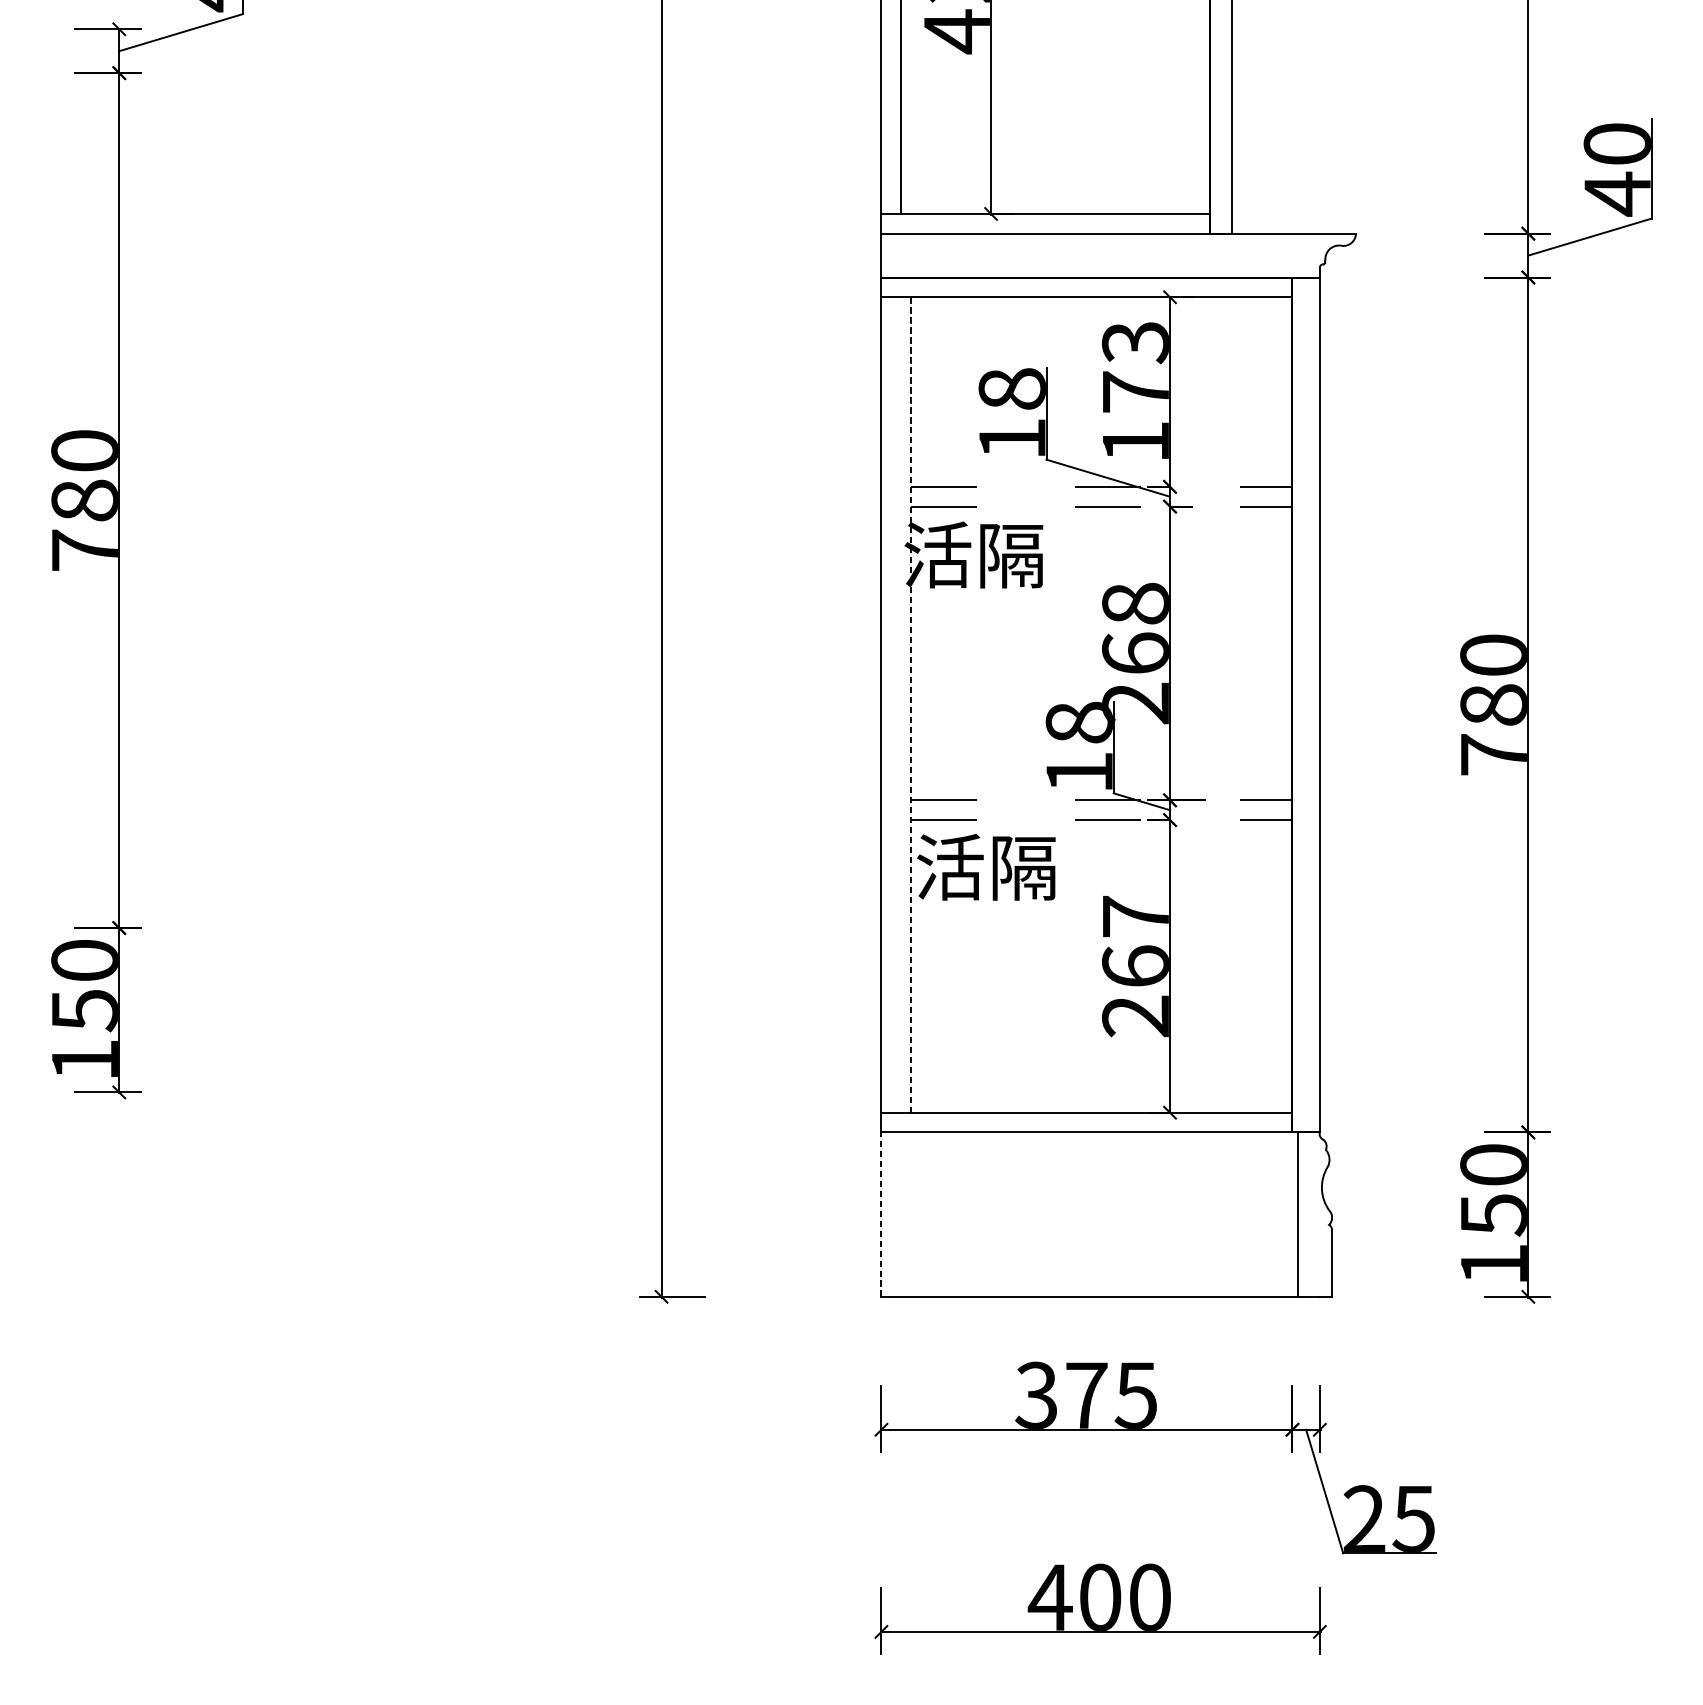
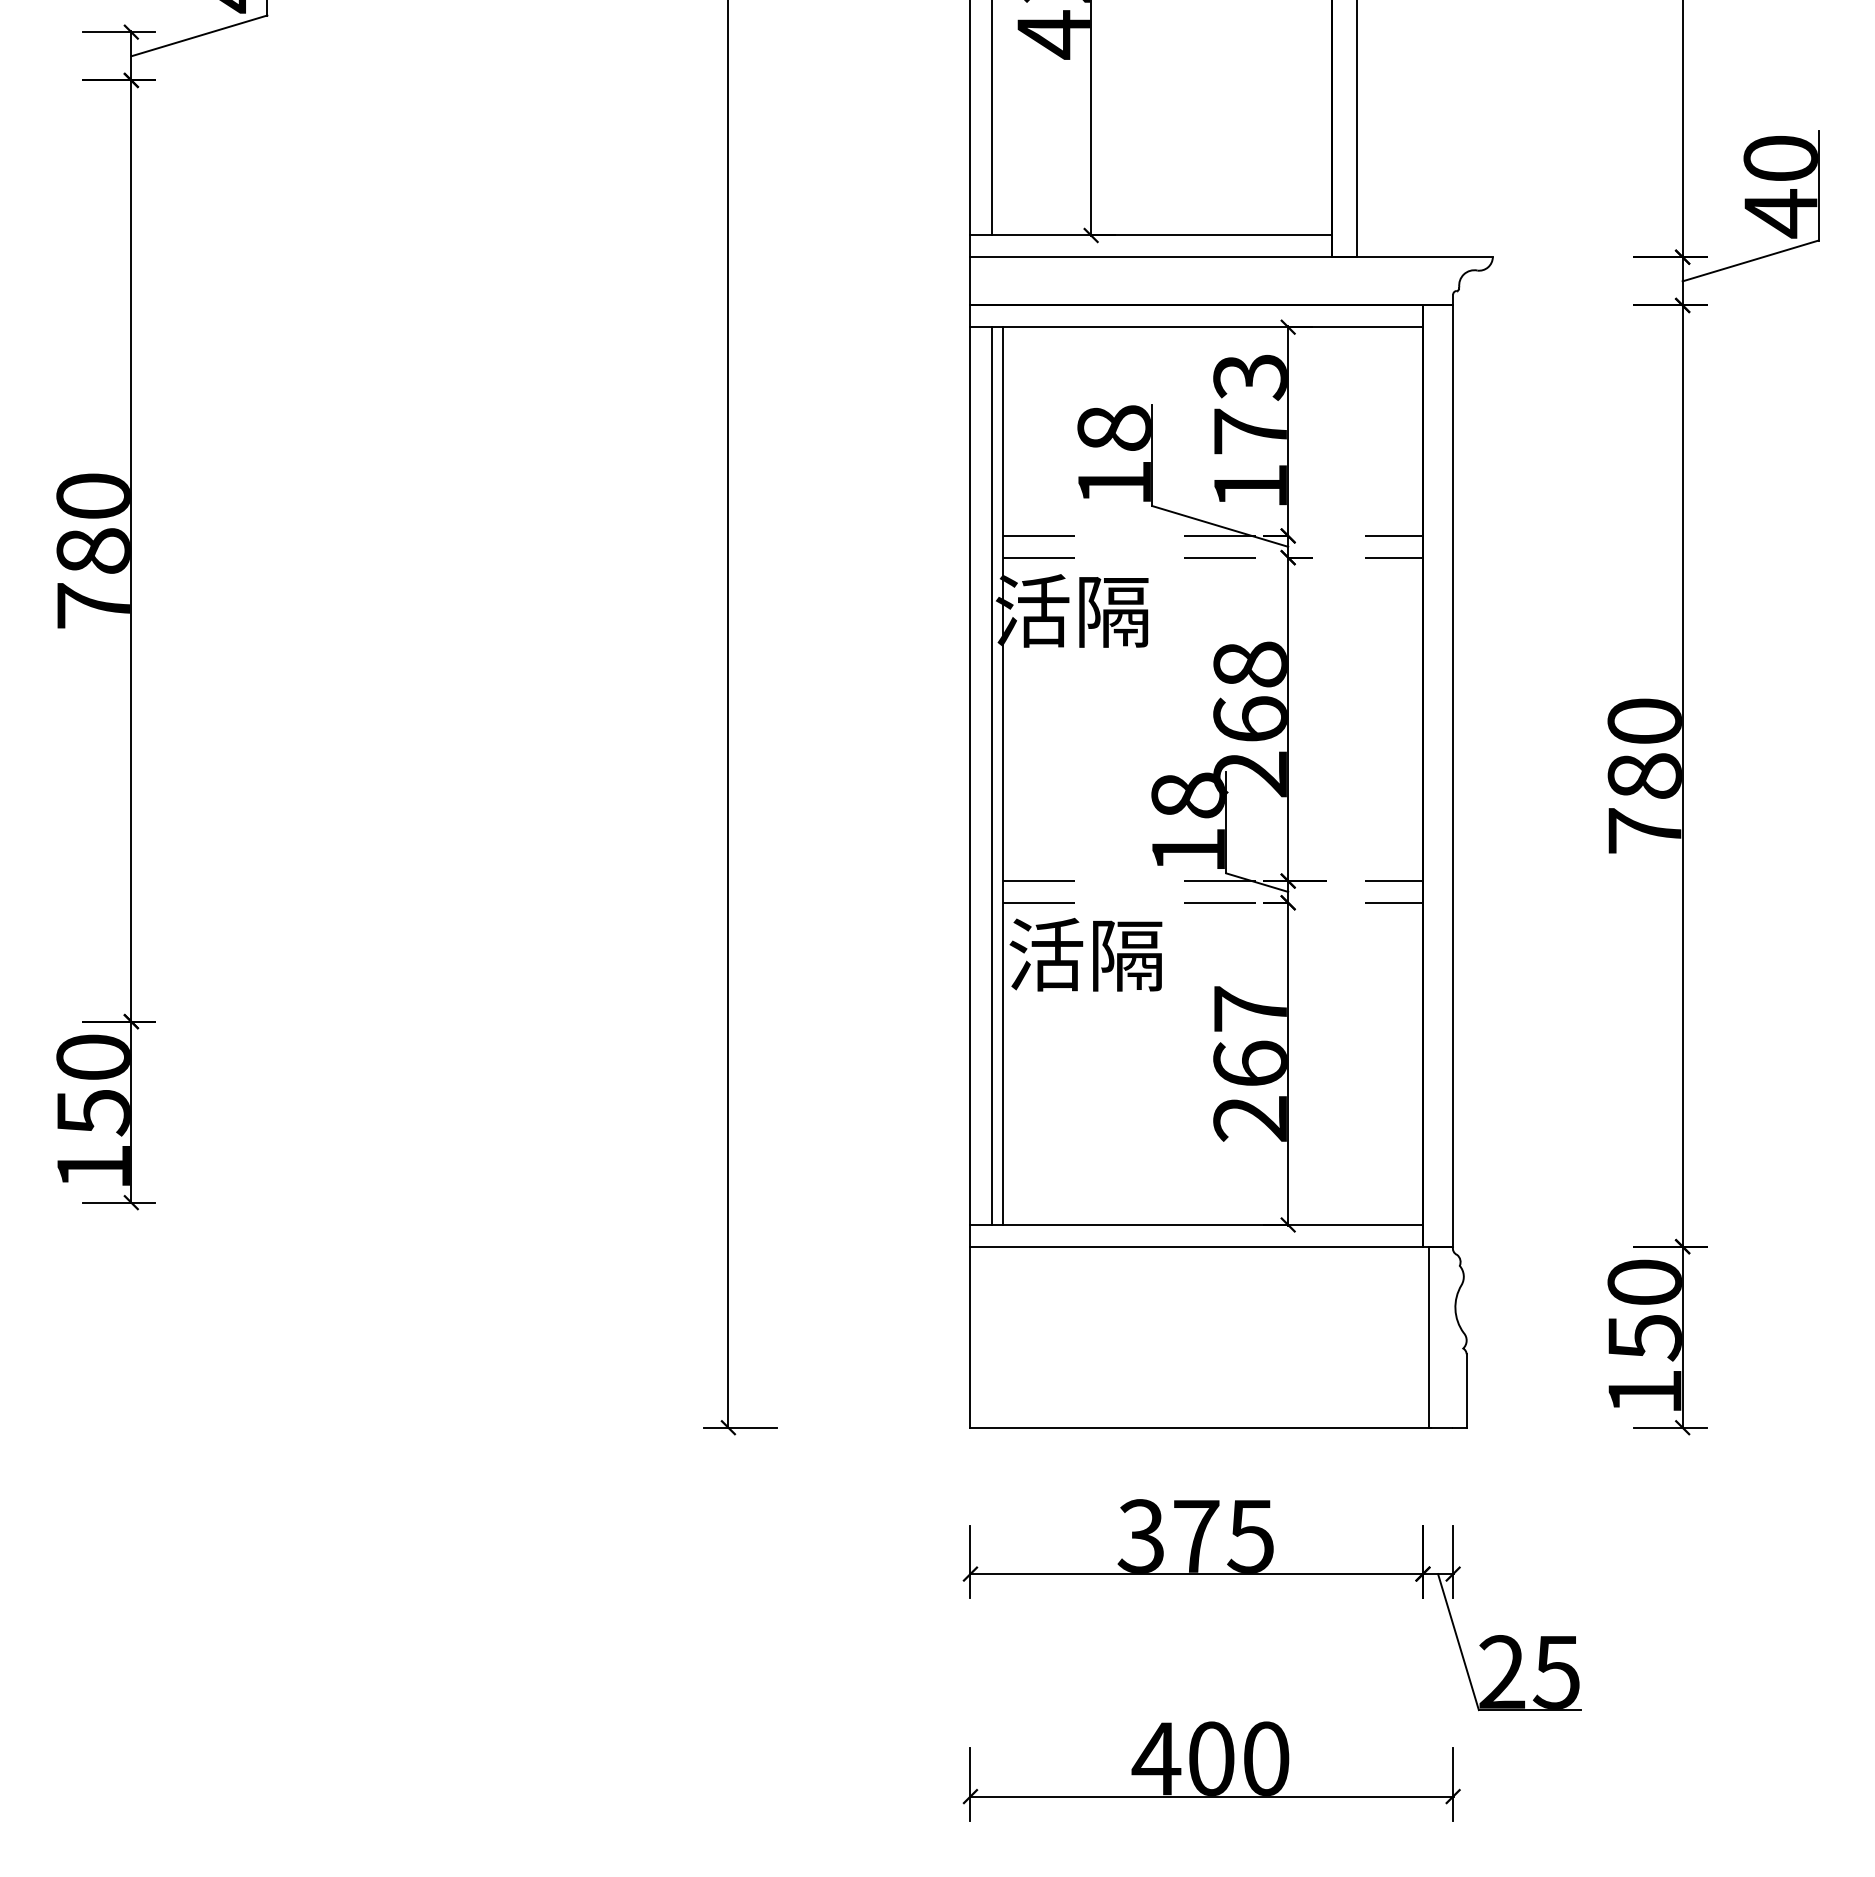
line: (901, 704) -> (992, 775), added
line: (911, 705) -> (1003, 776), dashed -> solid
line: (881, 1214) -> (970, 1337), dashed -> solid

